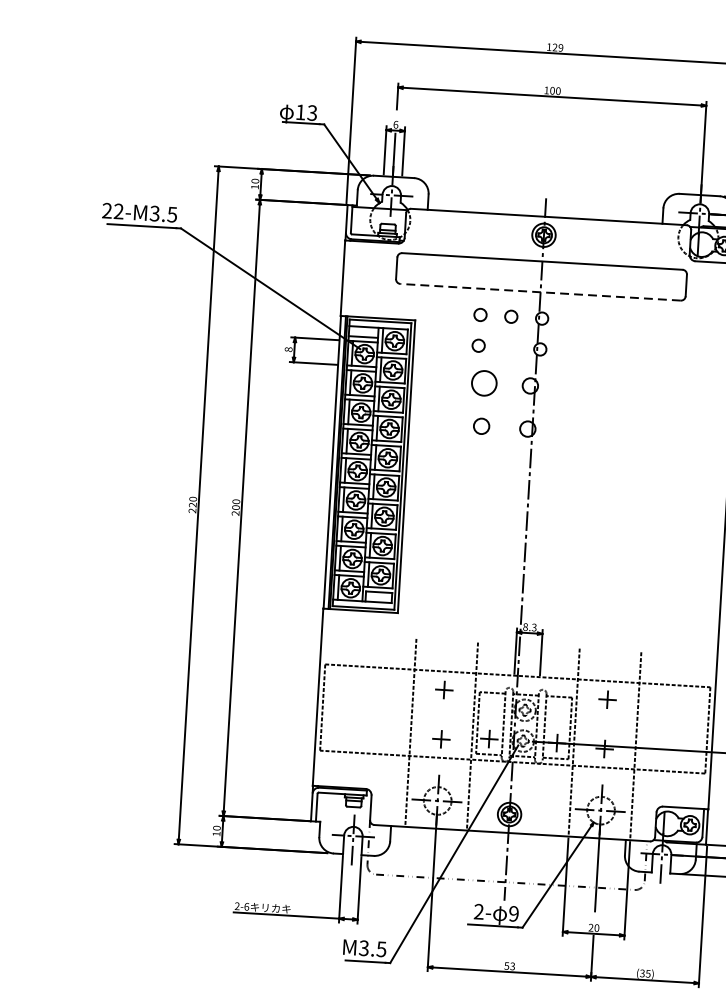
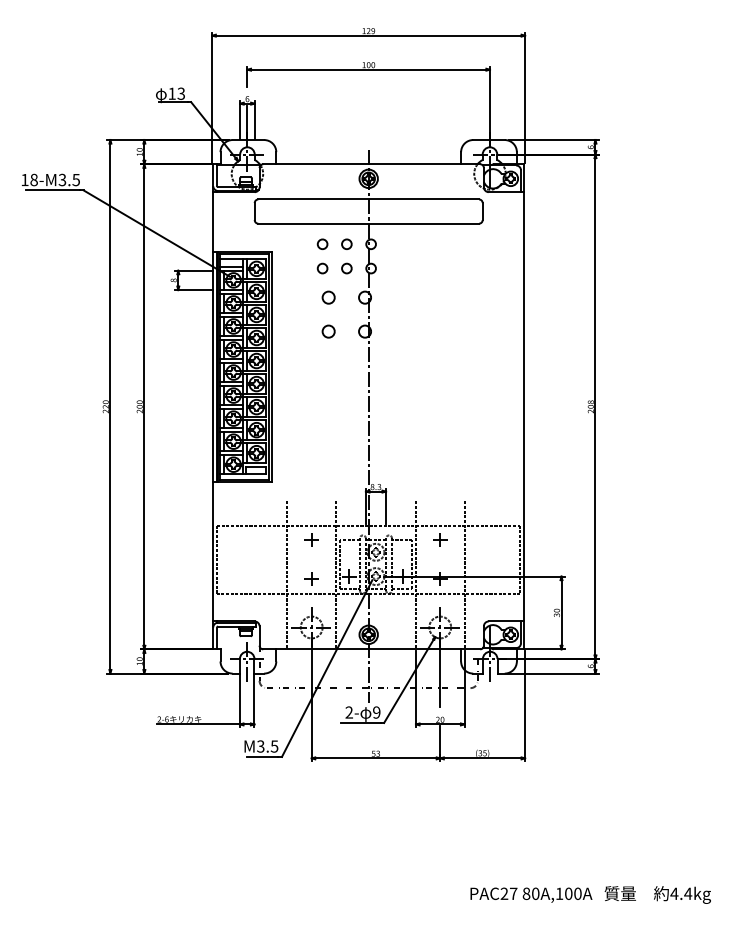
text: (113, 210) -> (29, 179), 22-M3.5 -> 18-M3.5
line: (540, 291) -> (368, 223), dashed -> solid
circle: (509, 347) -> (346, 268), added
circle: (483, 382) -> (328, 297), size x0.62

